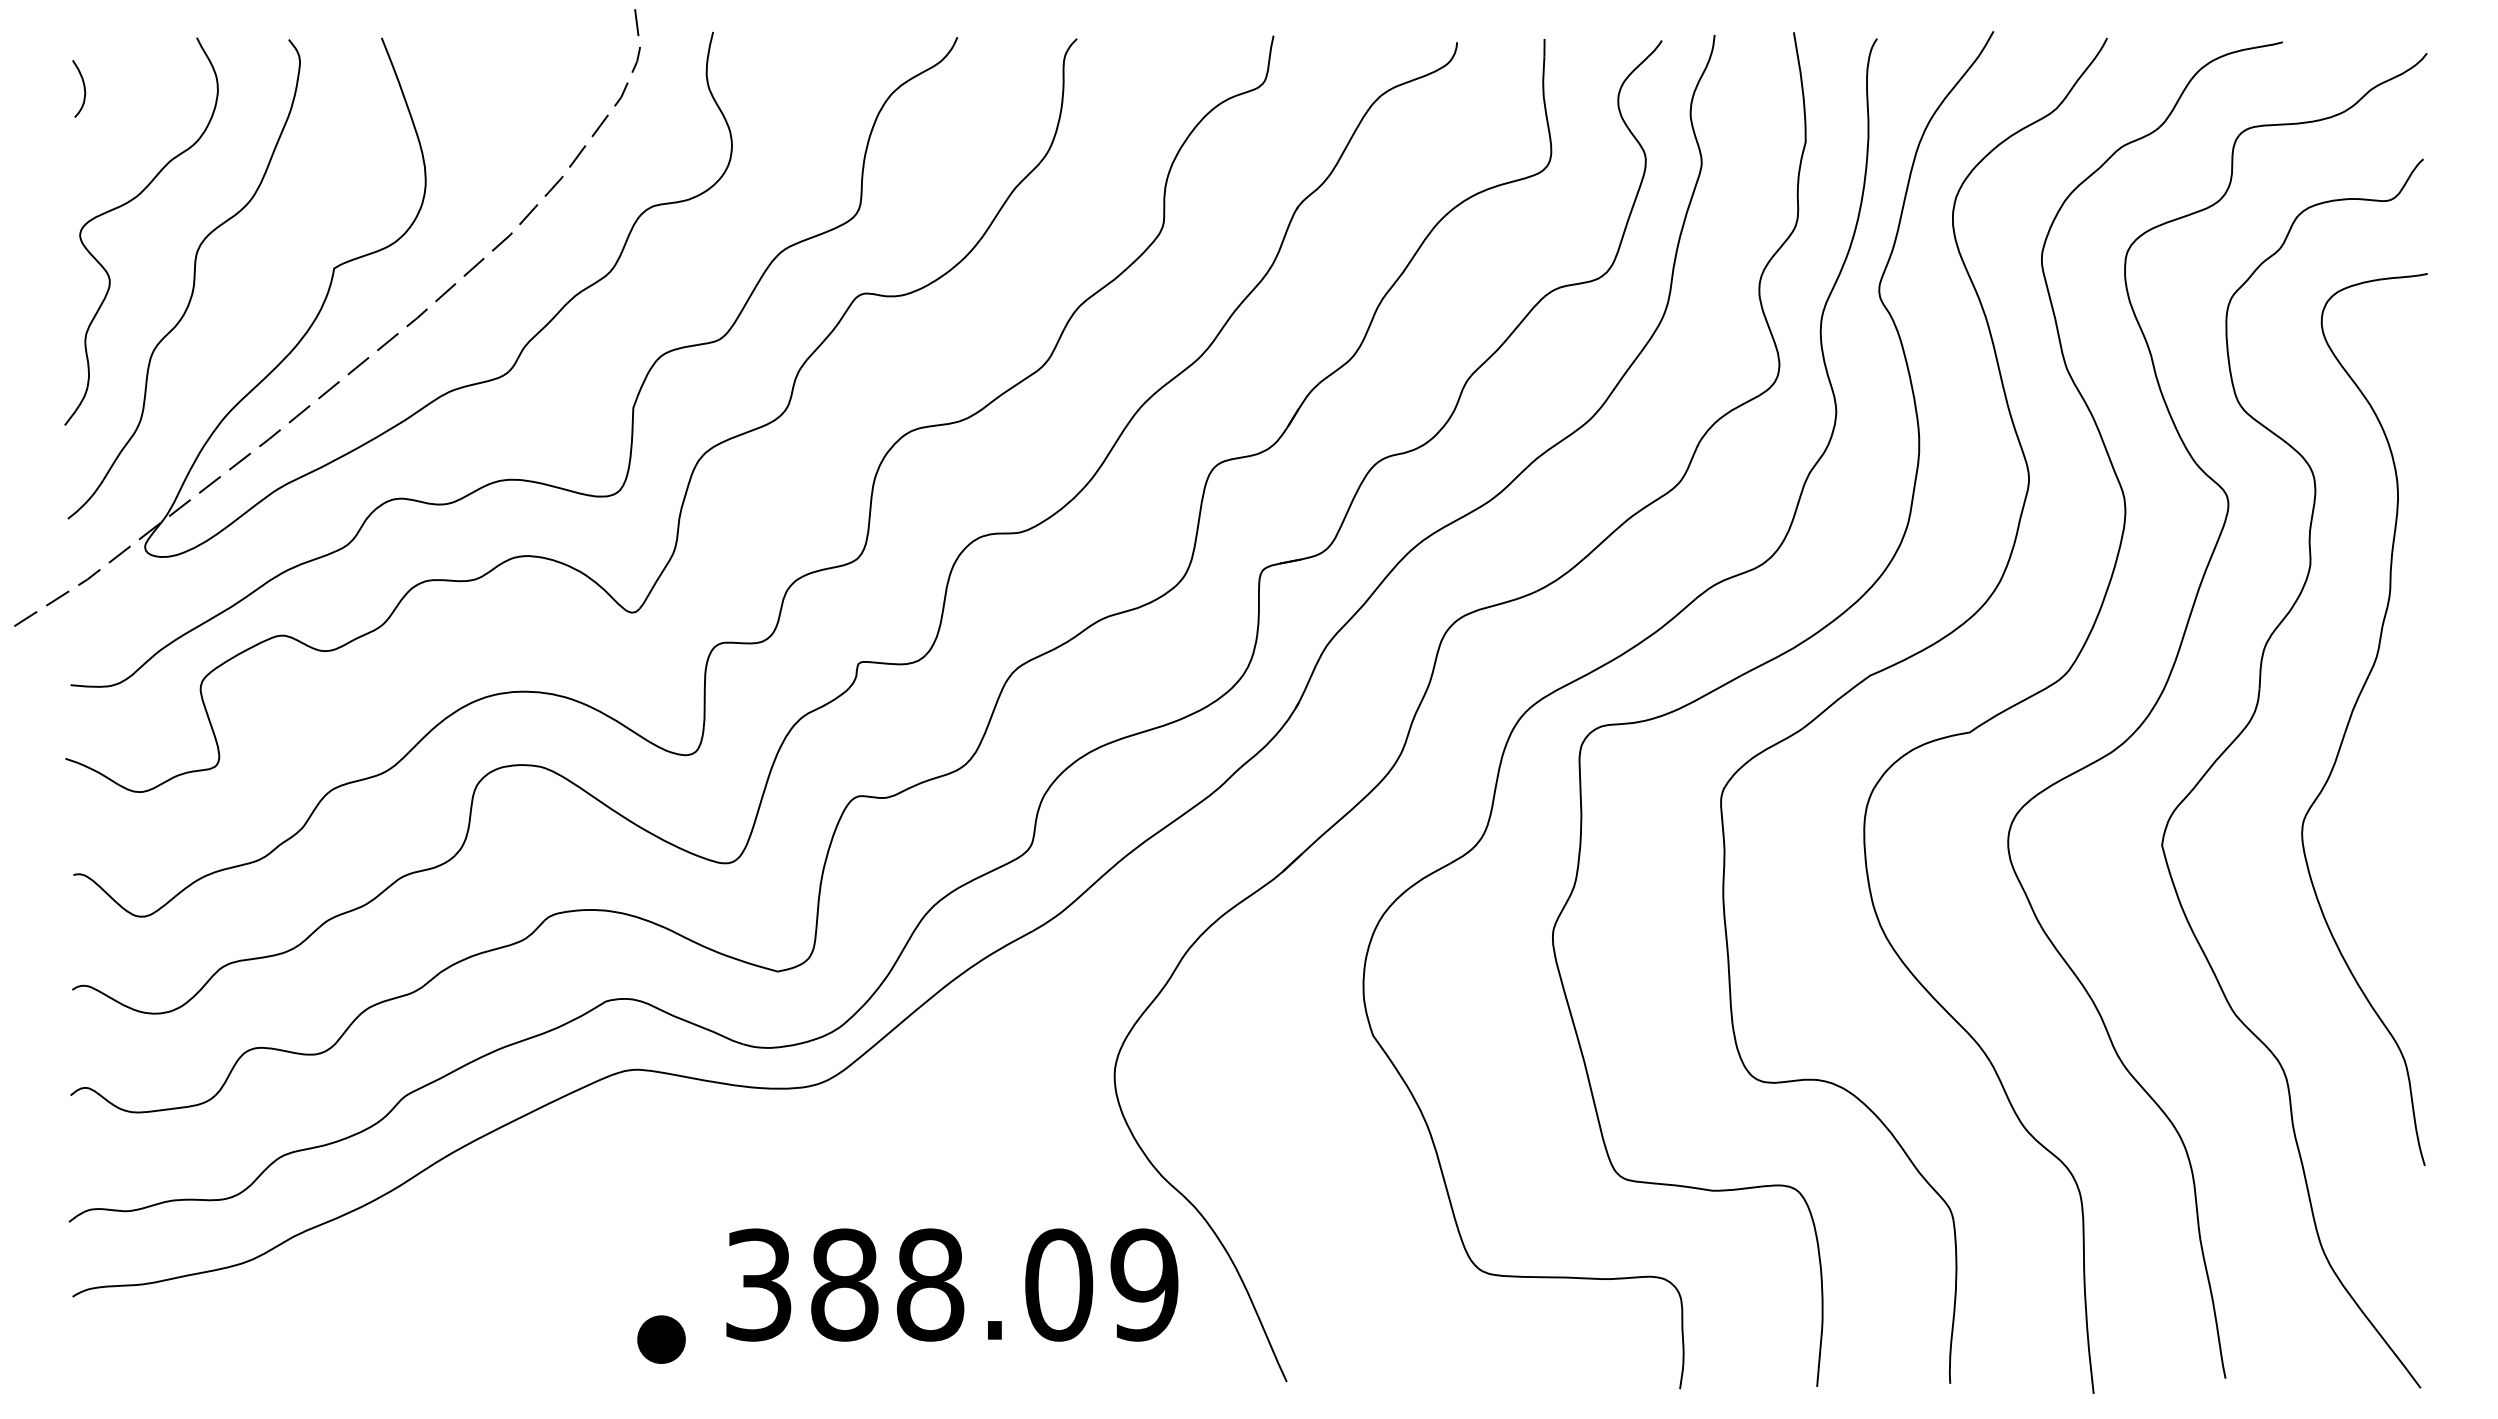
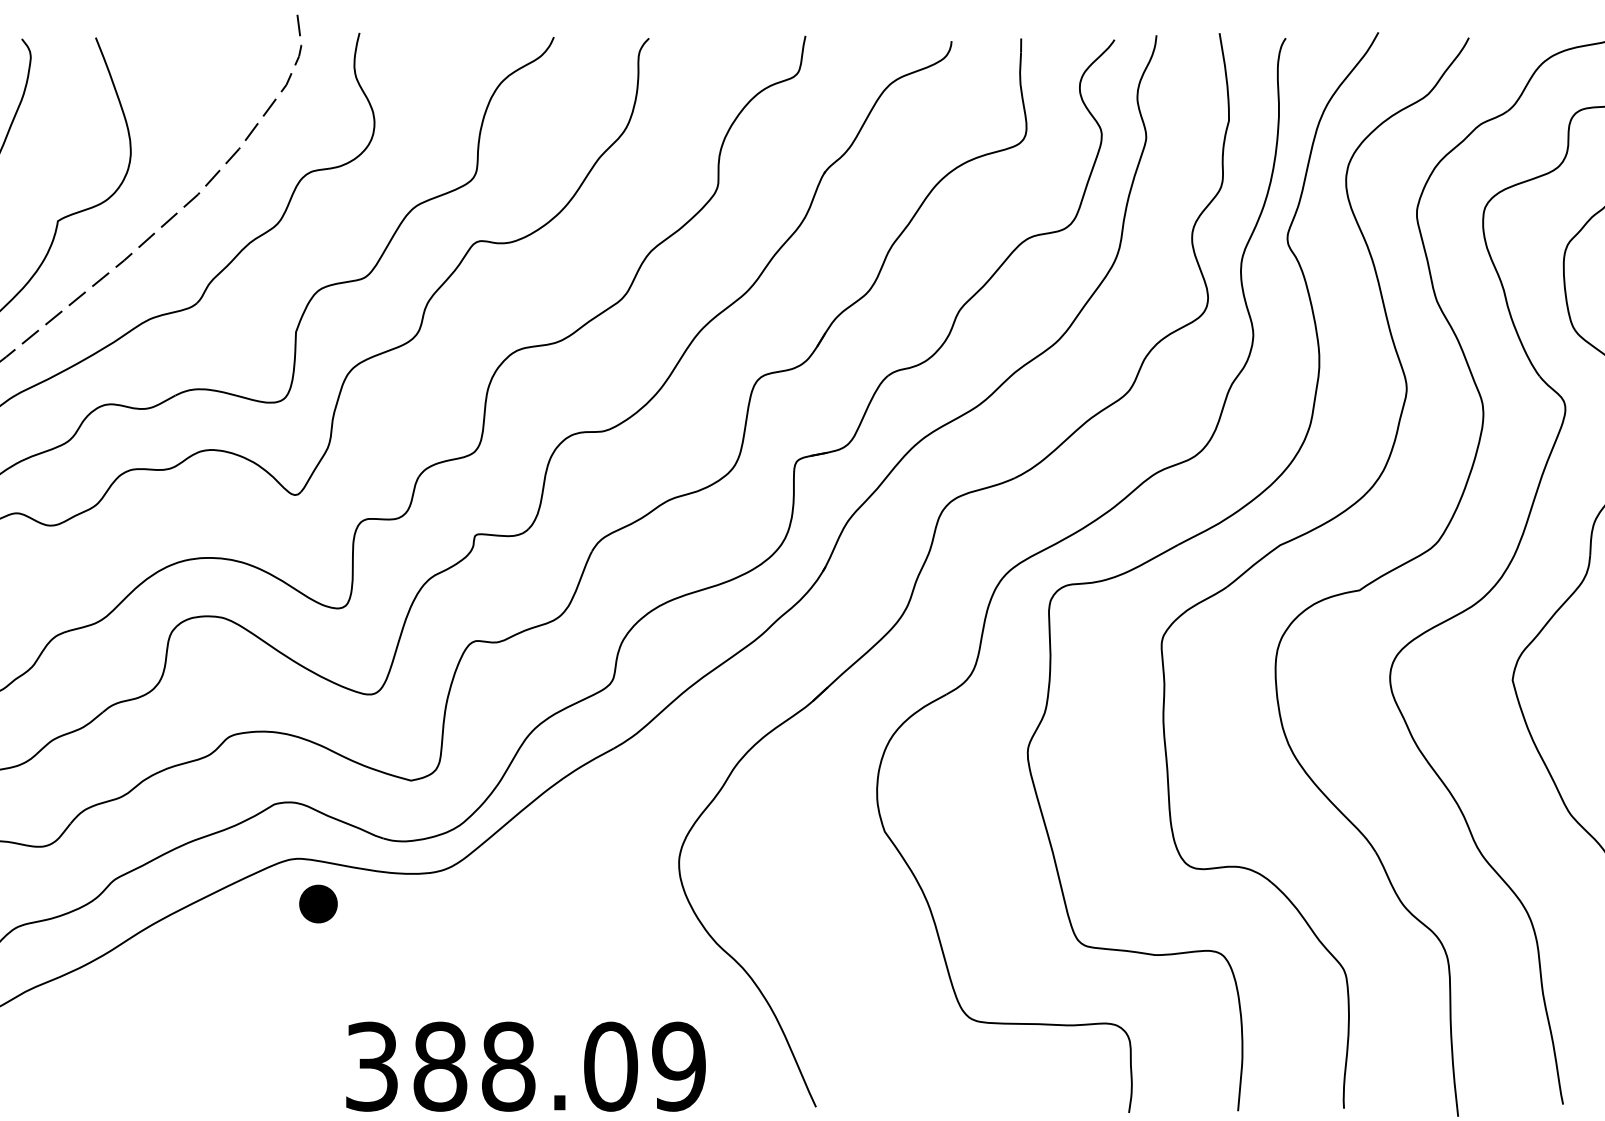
text: (952, 1284) -> (526, 1066), moved
part: (661, 1339) -> (318, 903), moved

